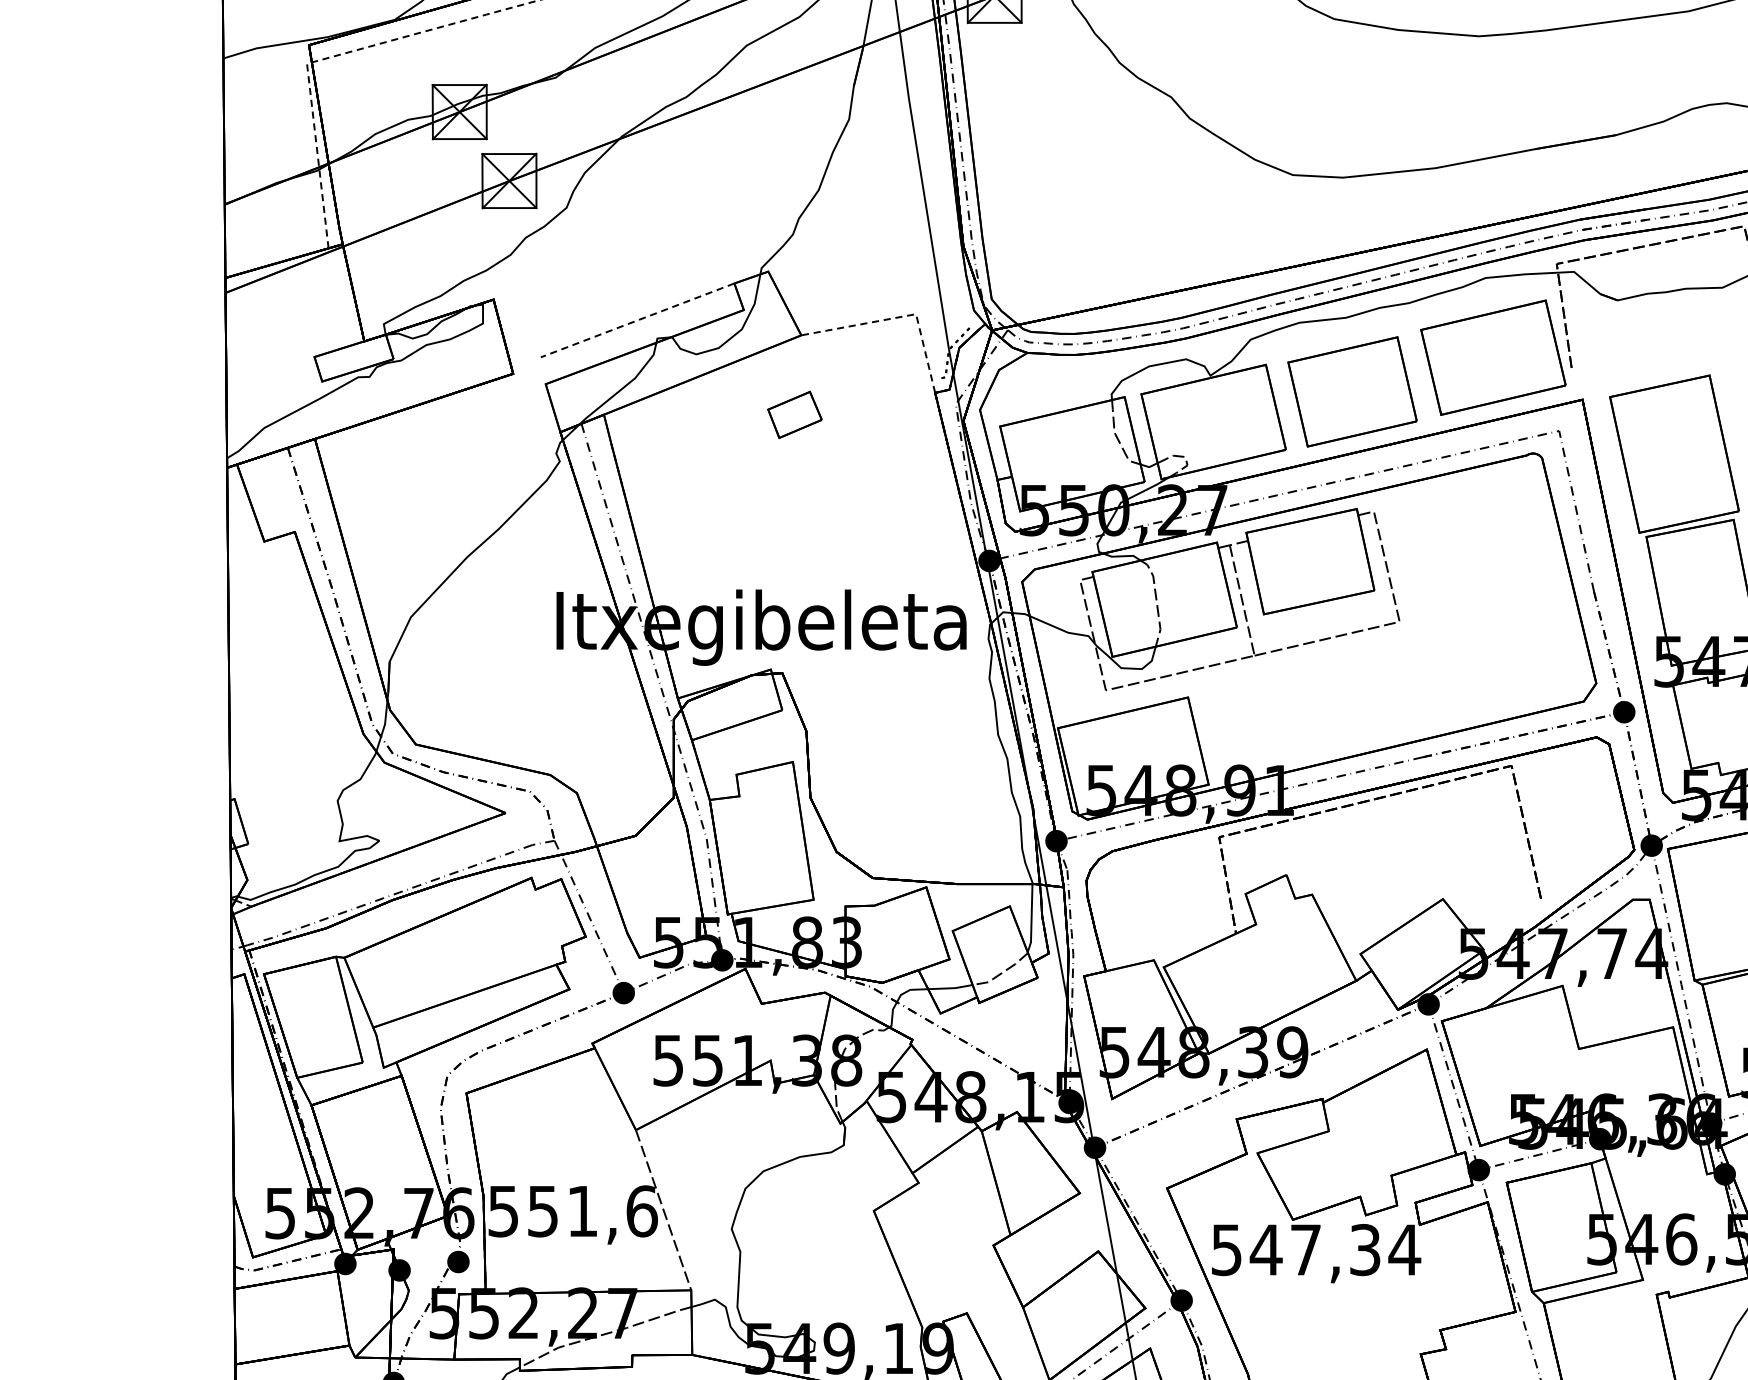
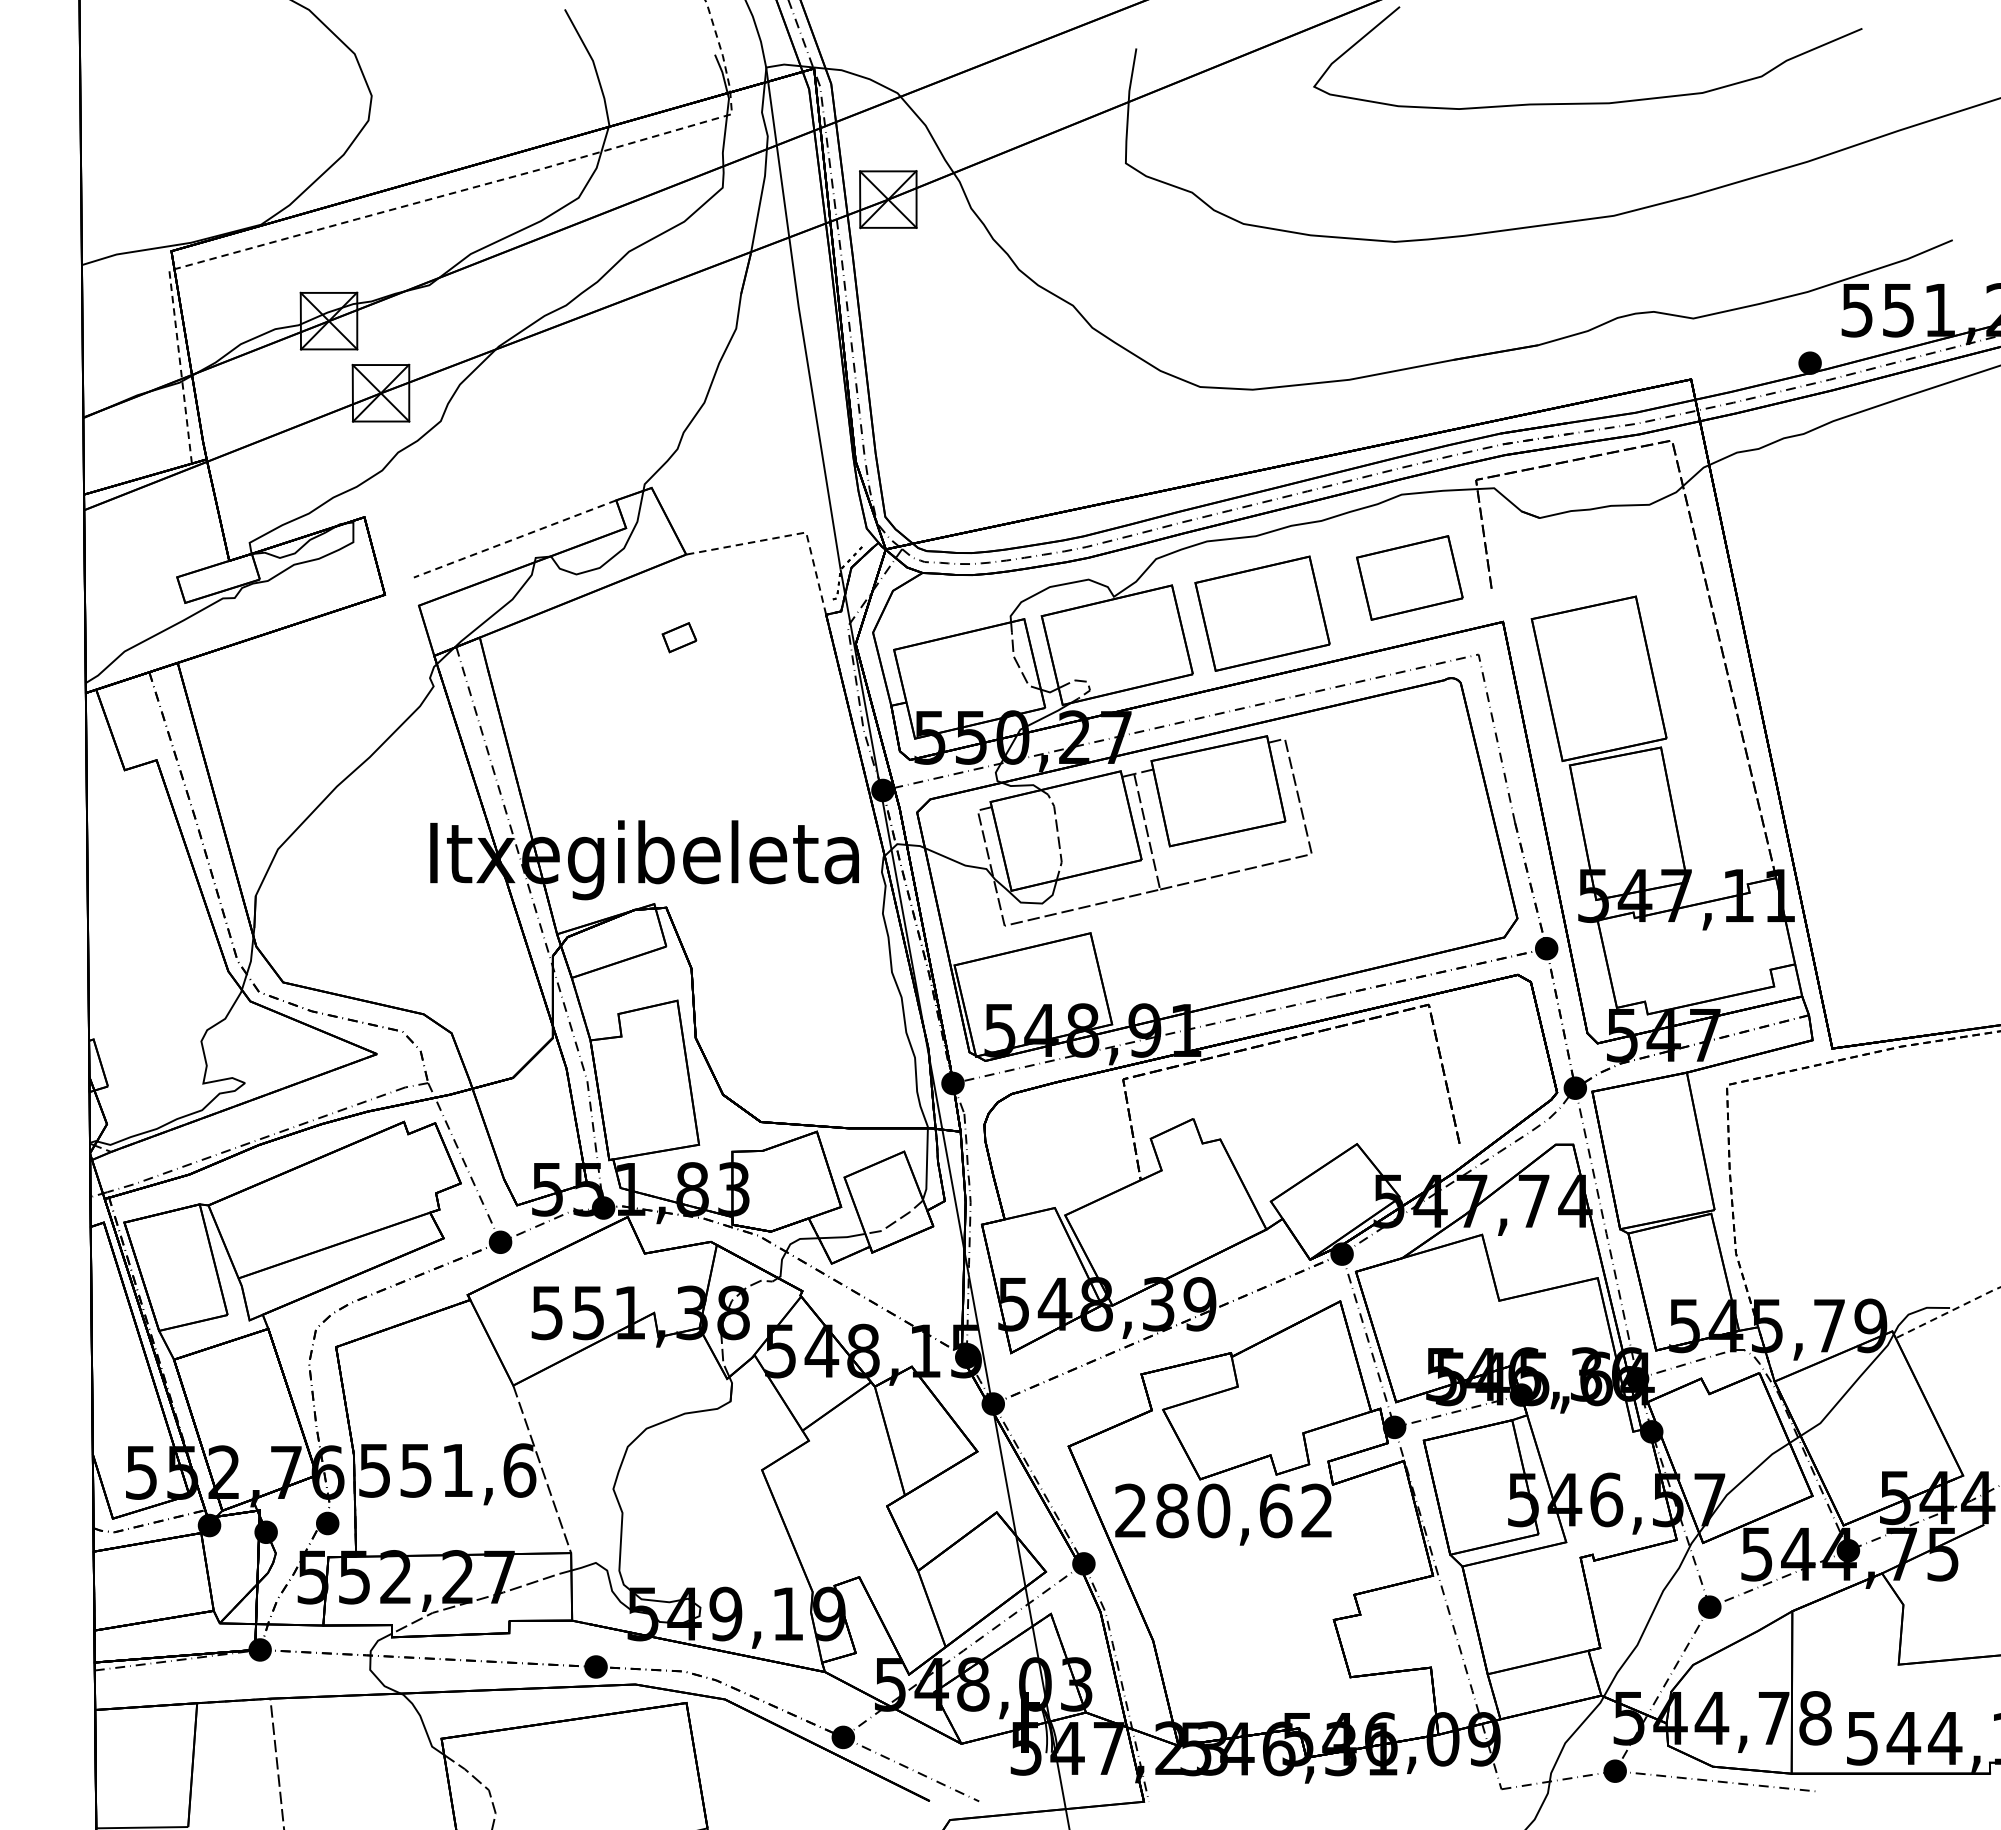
part: (1493, 357) -> (1409, 577), size x0.7
part: (794, 414) -> (679, 637), size x0.6
text: (1316, 1249) -> (1224, 1510), 547,34 -> 280,62

